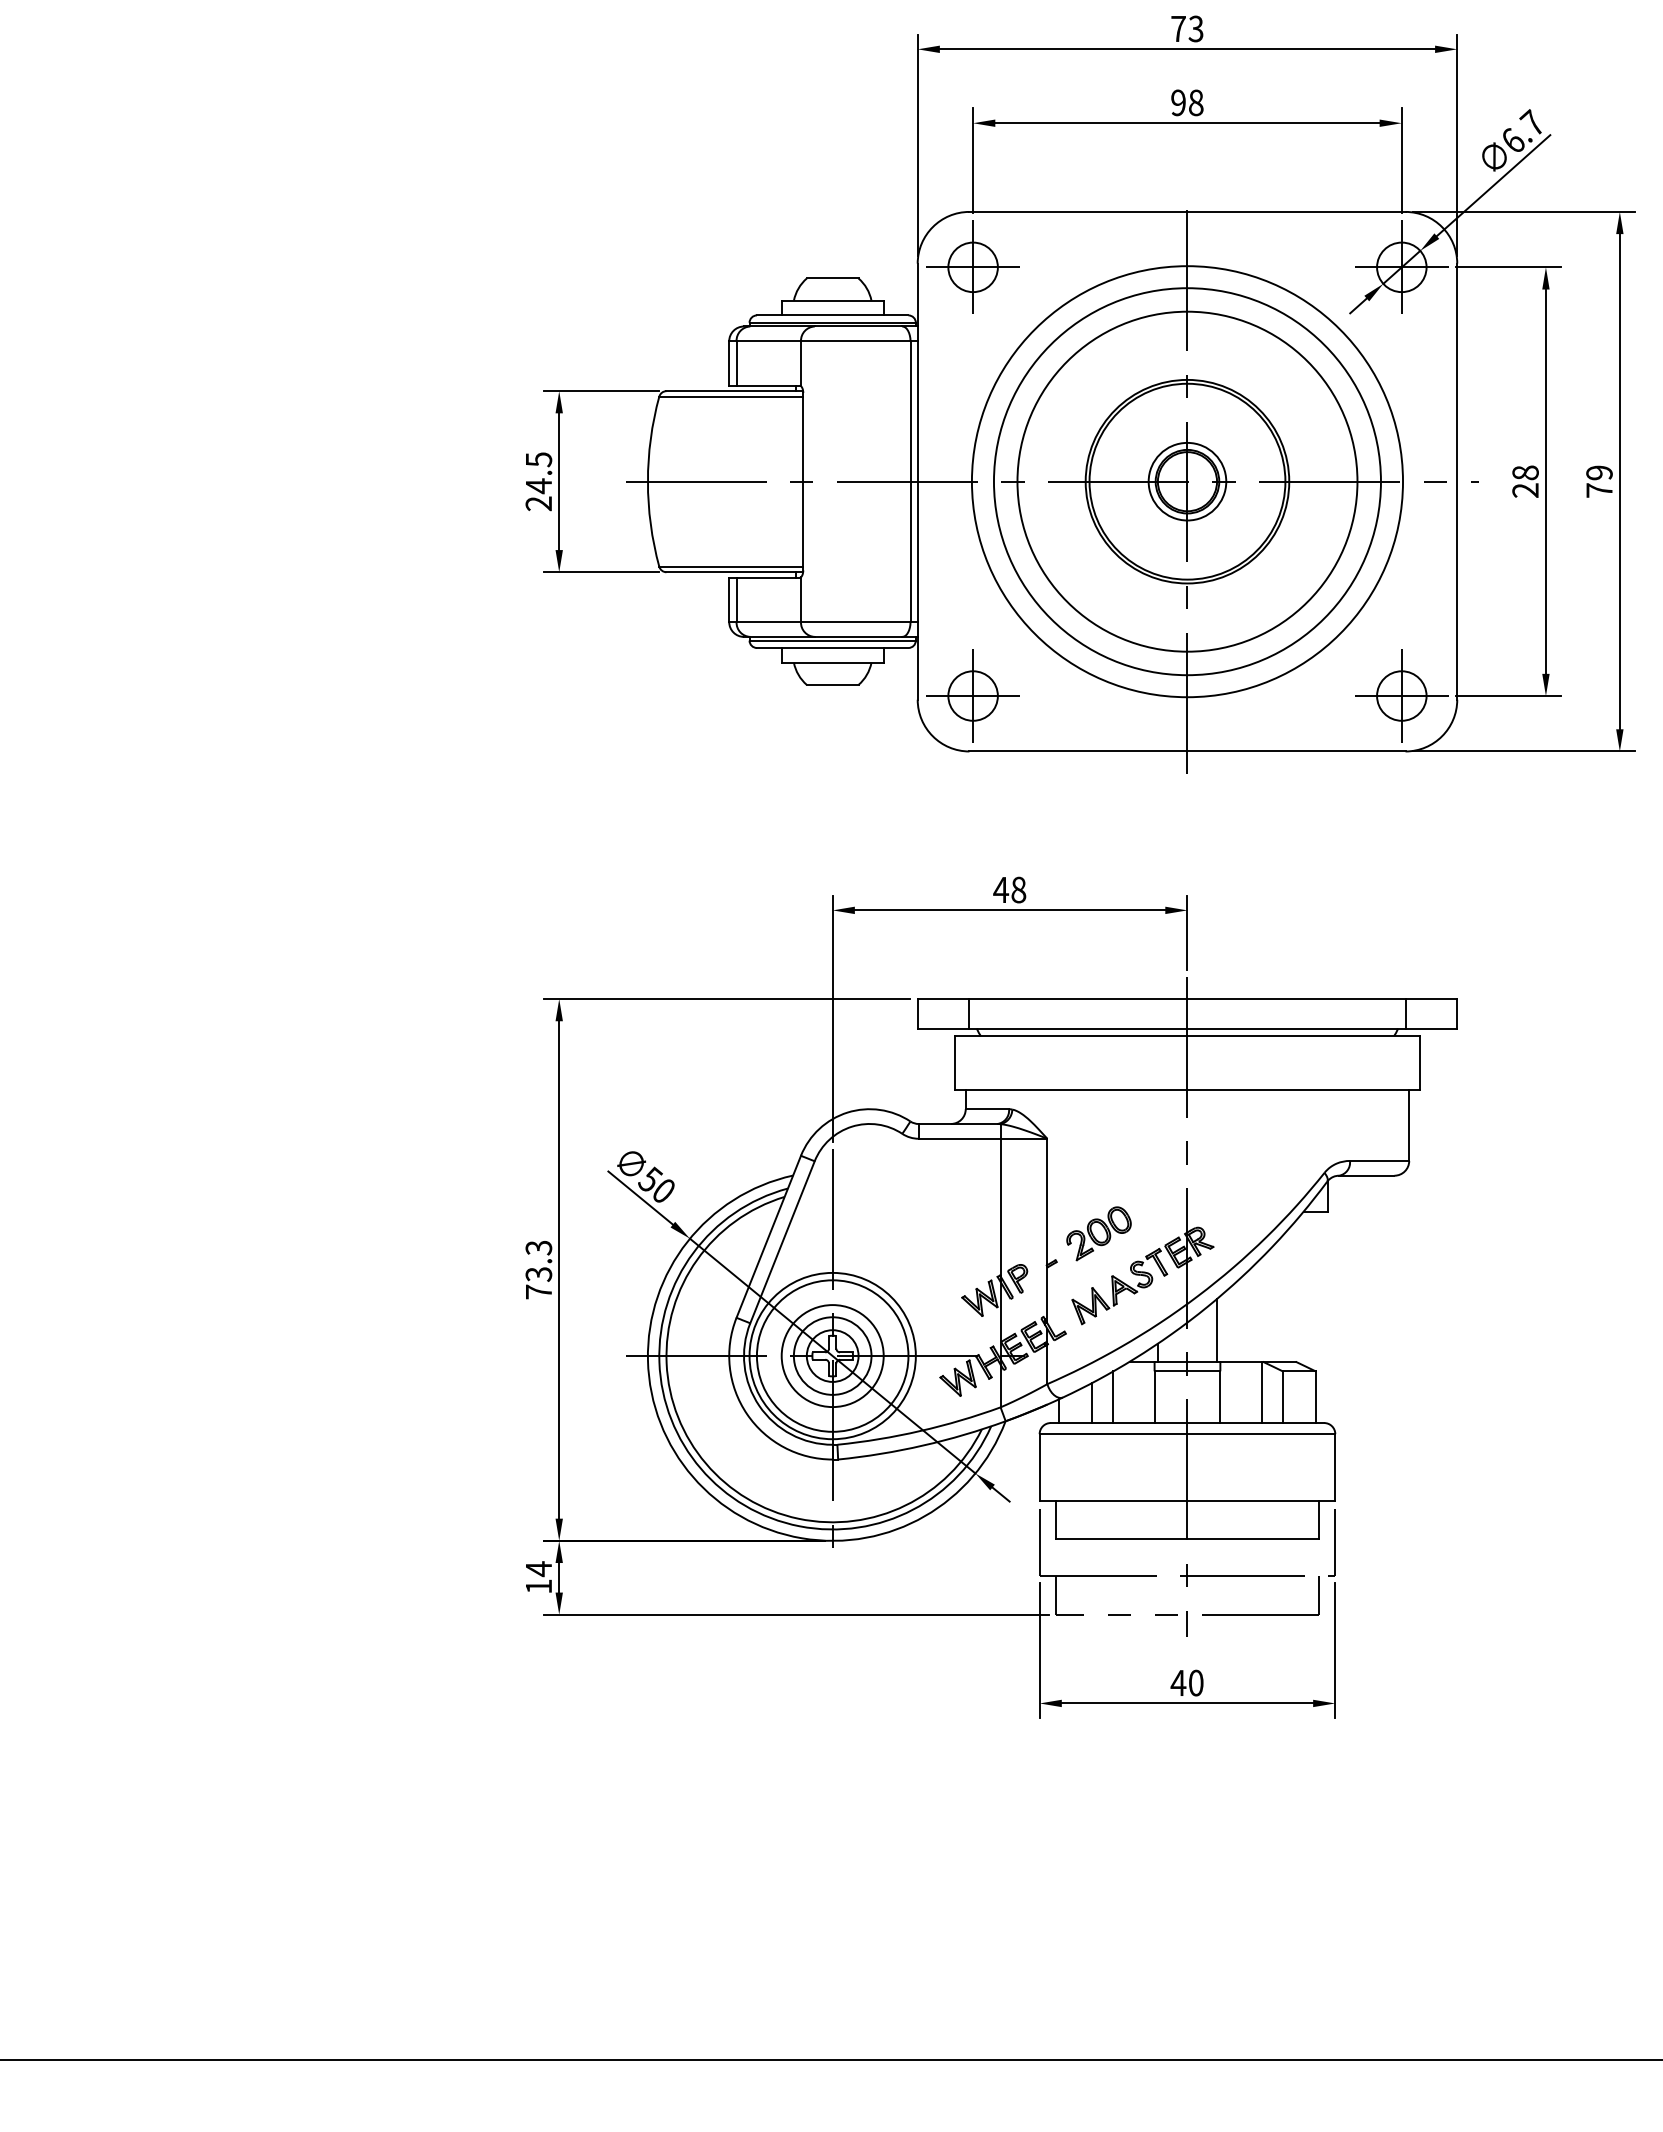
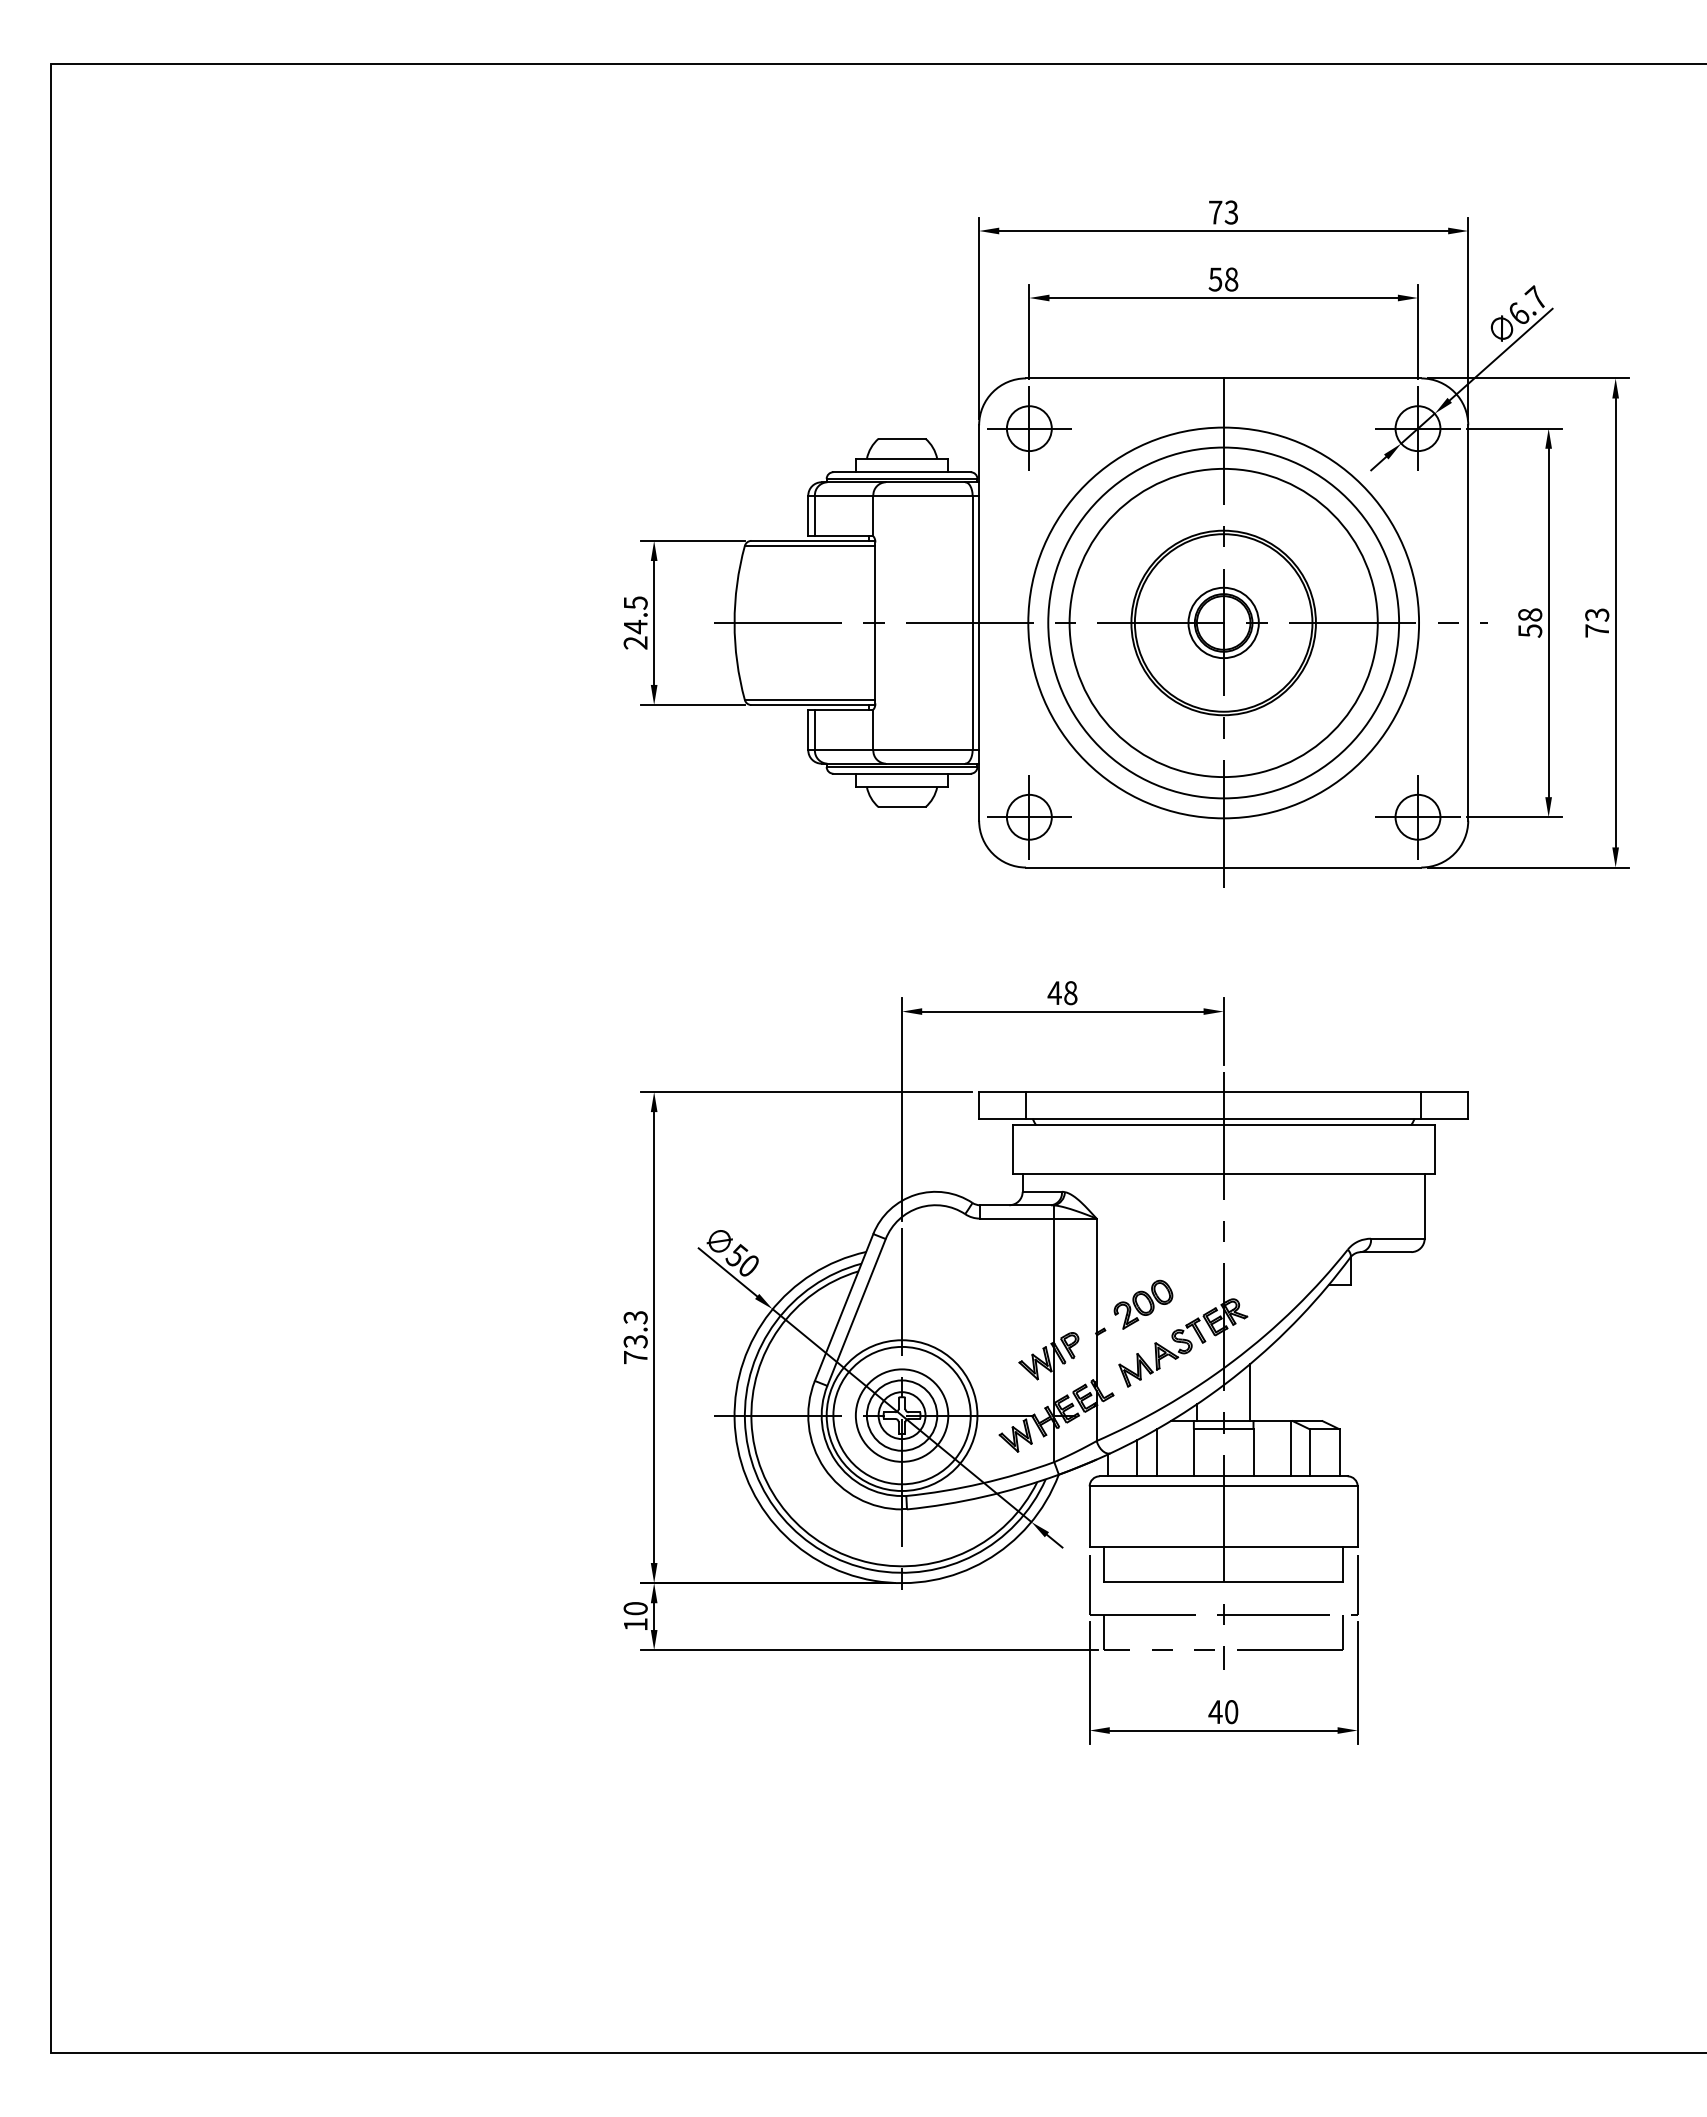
text: (1178, 102) -> (1215, 279), 98 -> 58
text: (1599, 472) -> (1597, 614), 79 -> 73
text: (1525, 490) -> (1530, 630), 28 -> 58
text: (538, 1568) -> (635, 1608), 14 -> 10

